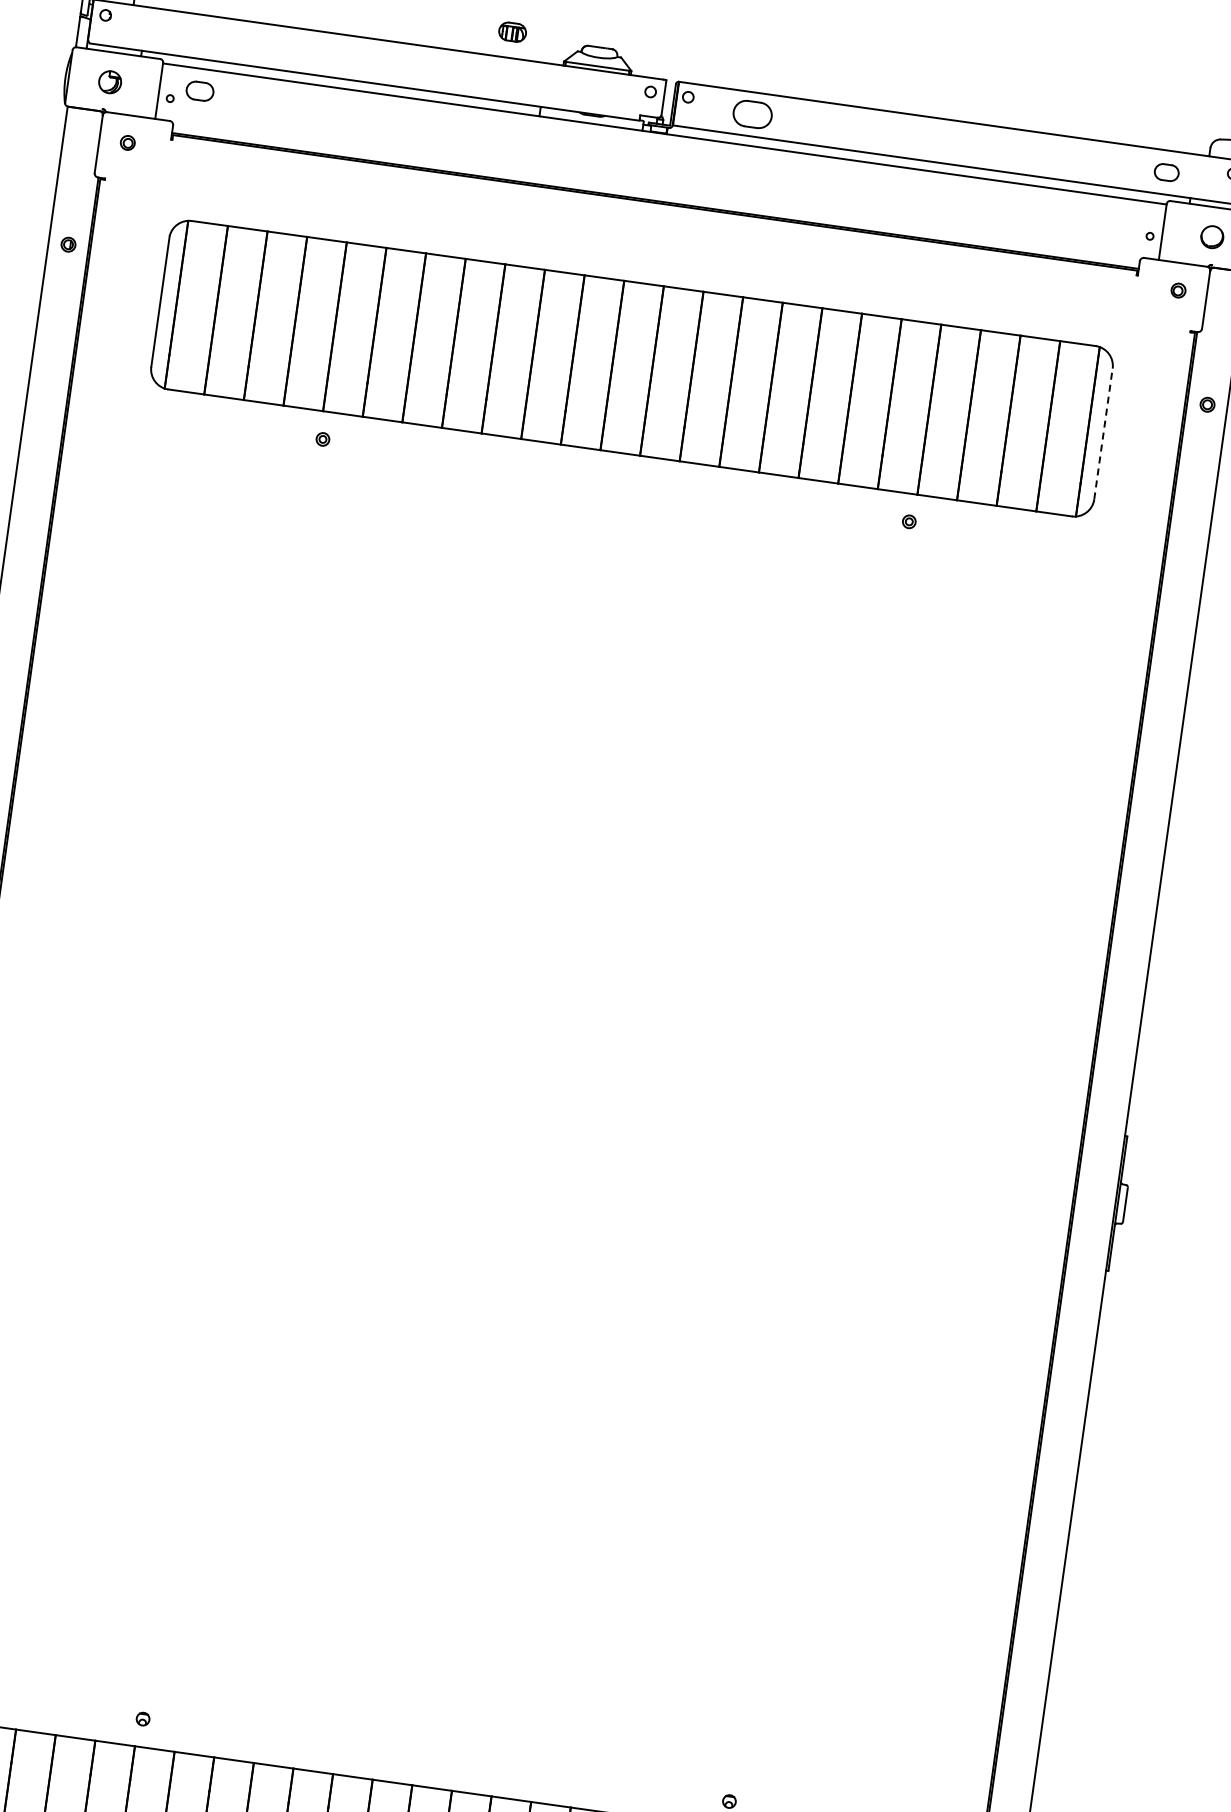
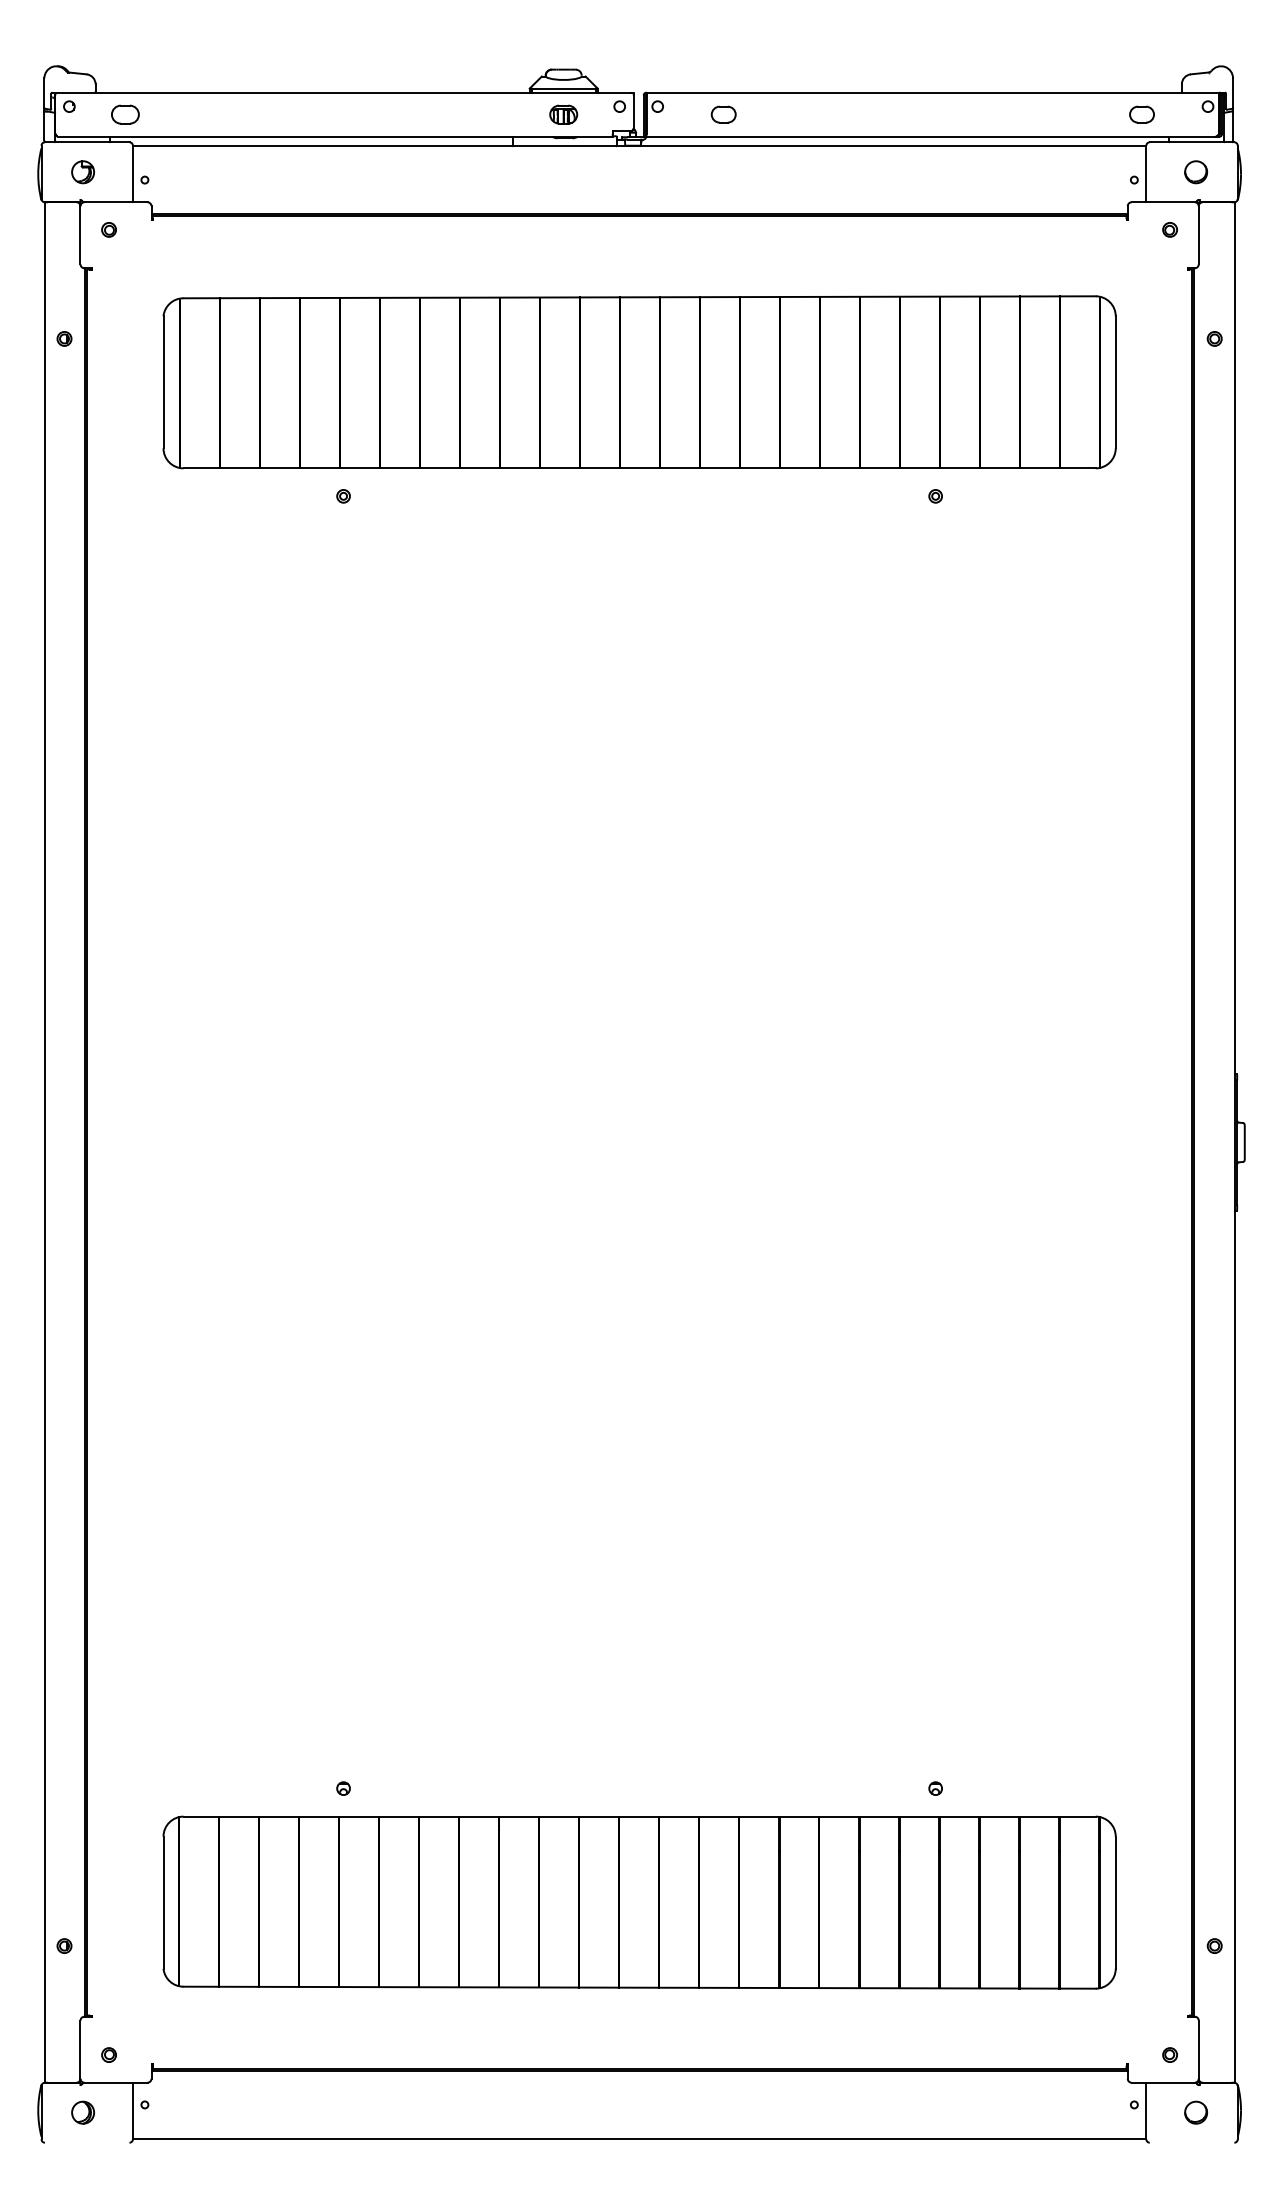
part: (512, 32) -> (563, 114), moved
part: (200, 91) -> (125, 114), moved
part: (752, 114) -> (723, 114), size x0.62
line: (1103, 433) -> (1115, 381), dashed -> solid

